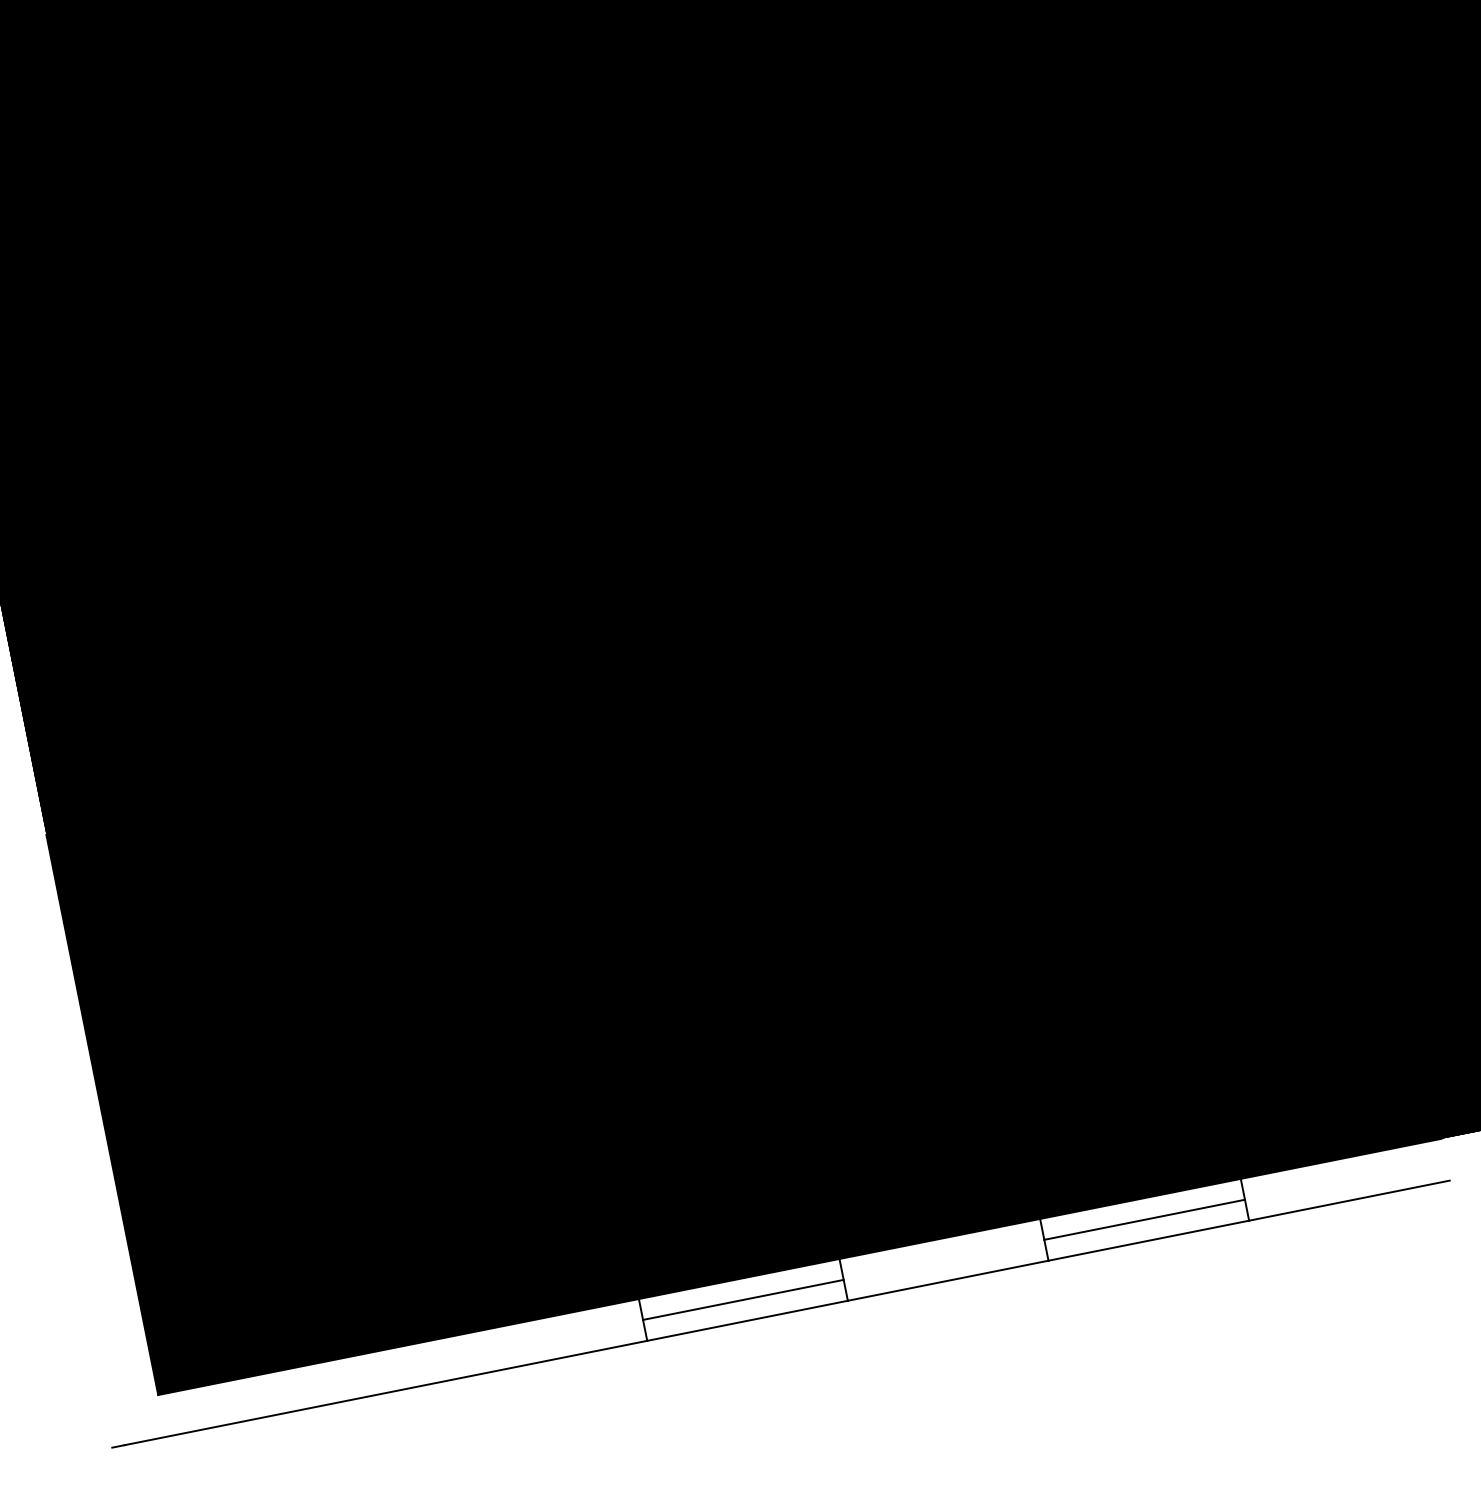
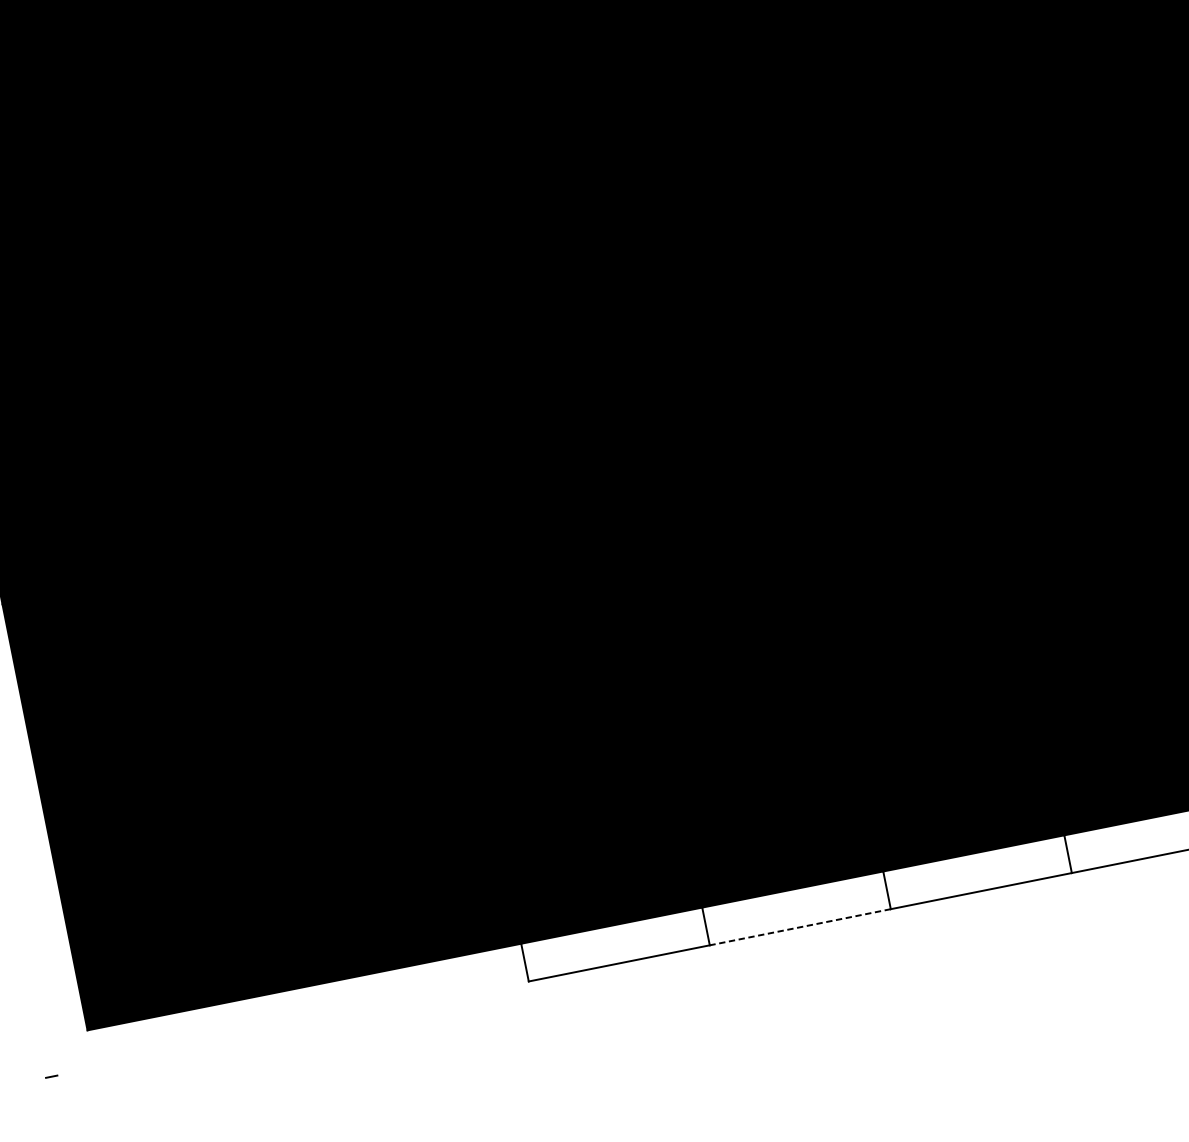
line: (1144, 1219) -> (977, 871), removed
line: (947, 1280) -> (799, 927), solid -> dashed
line: (743, 1299) -> (615, 944), removed
line: (385, 1392) -> (292, 1028), removed

